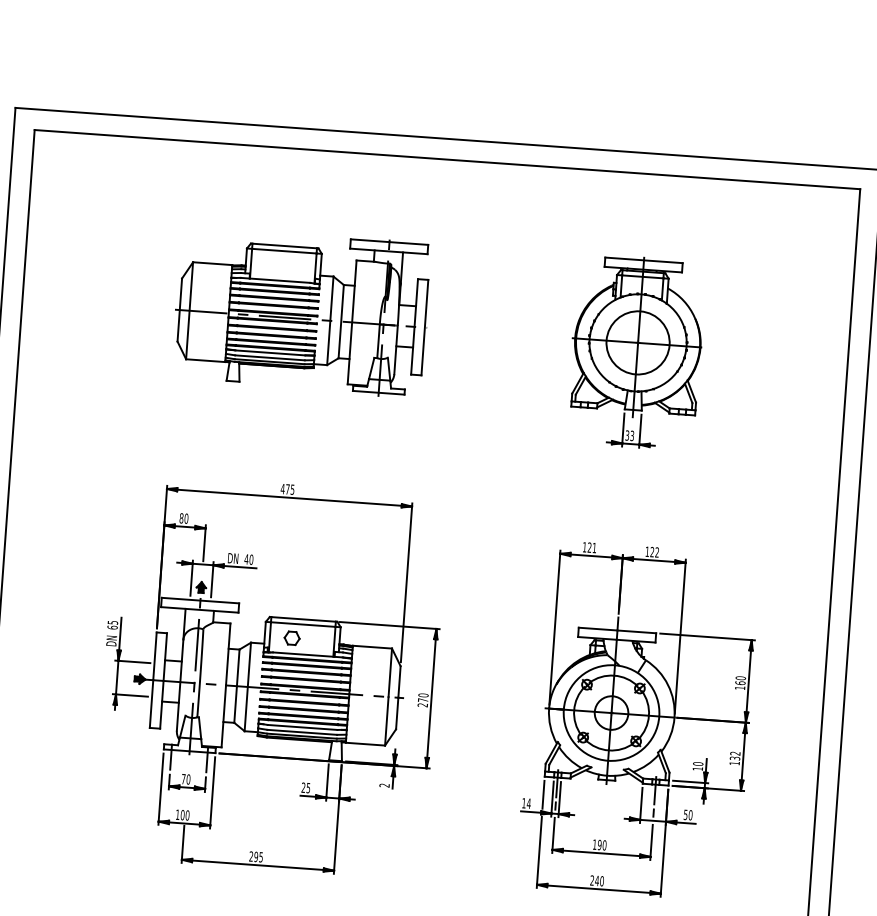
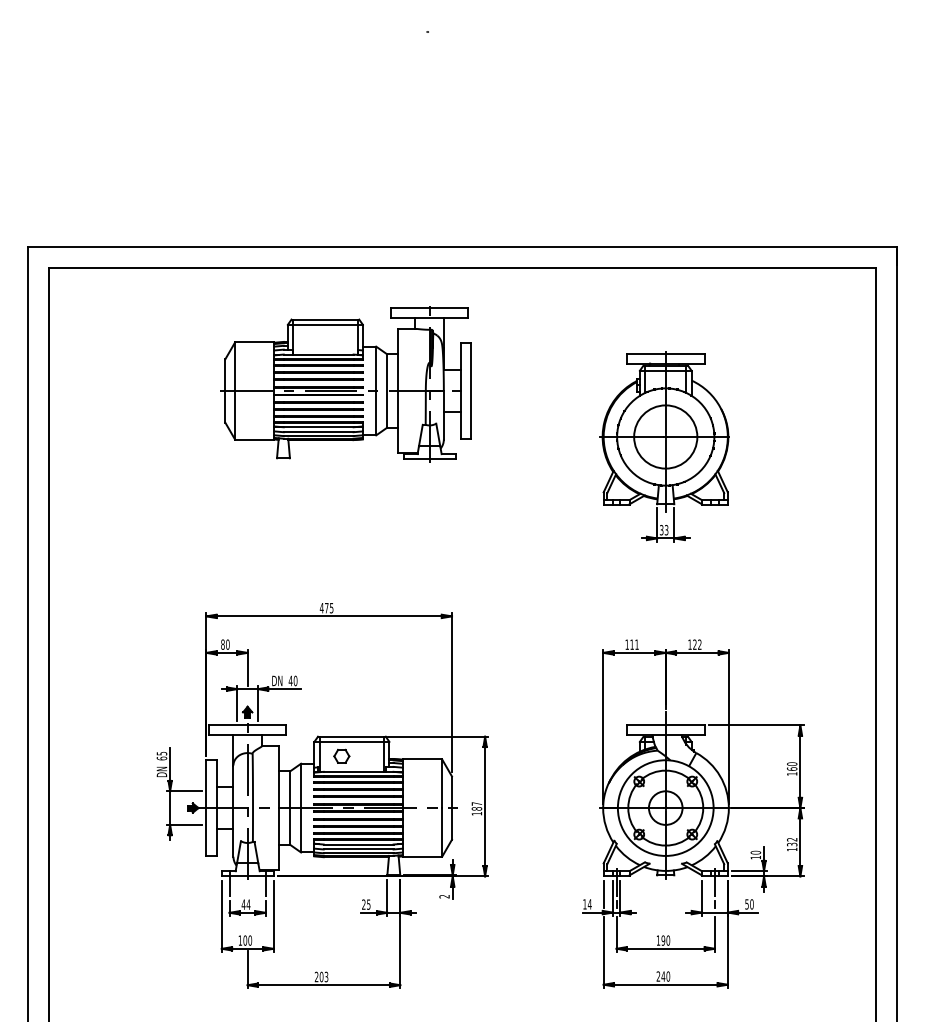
part: (300, 312) -> (345, 384), moved
text: (589, 547) -> (631, 644), 121 -> 111
text: (422, 699) -> (476, 808), 270 -> 187
text: (185, 779) -> (245, 904), 70 -> 44
text: (258, 856) -> (323, 976), 295 -> 203

